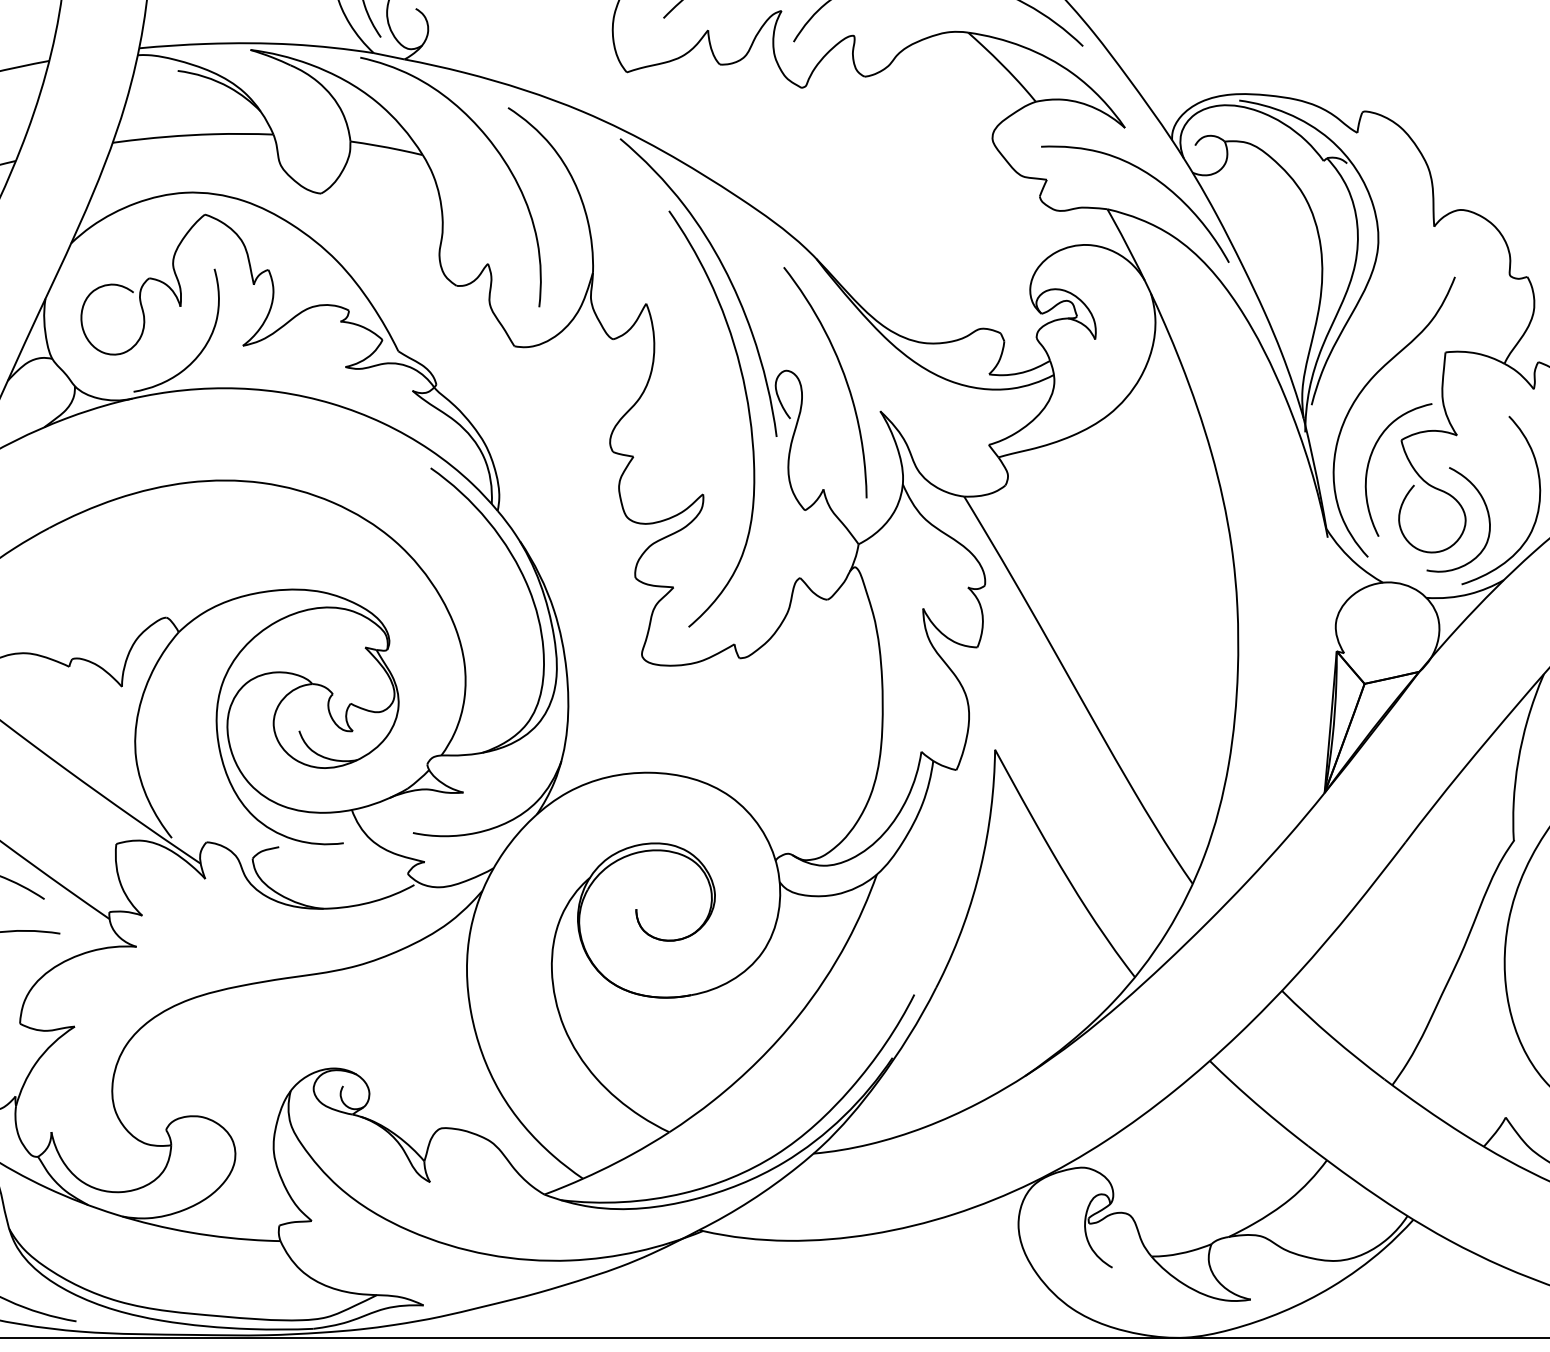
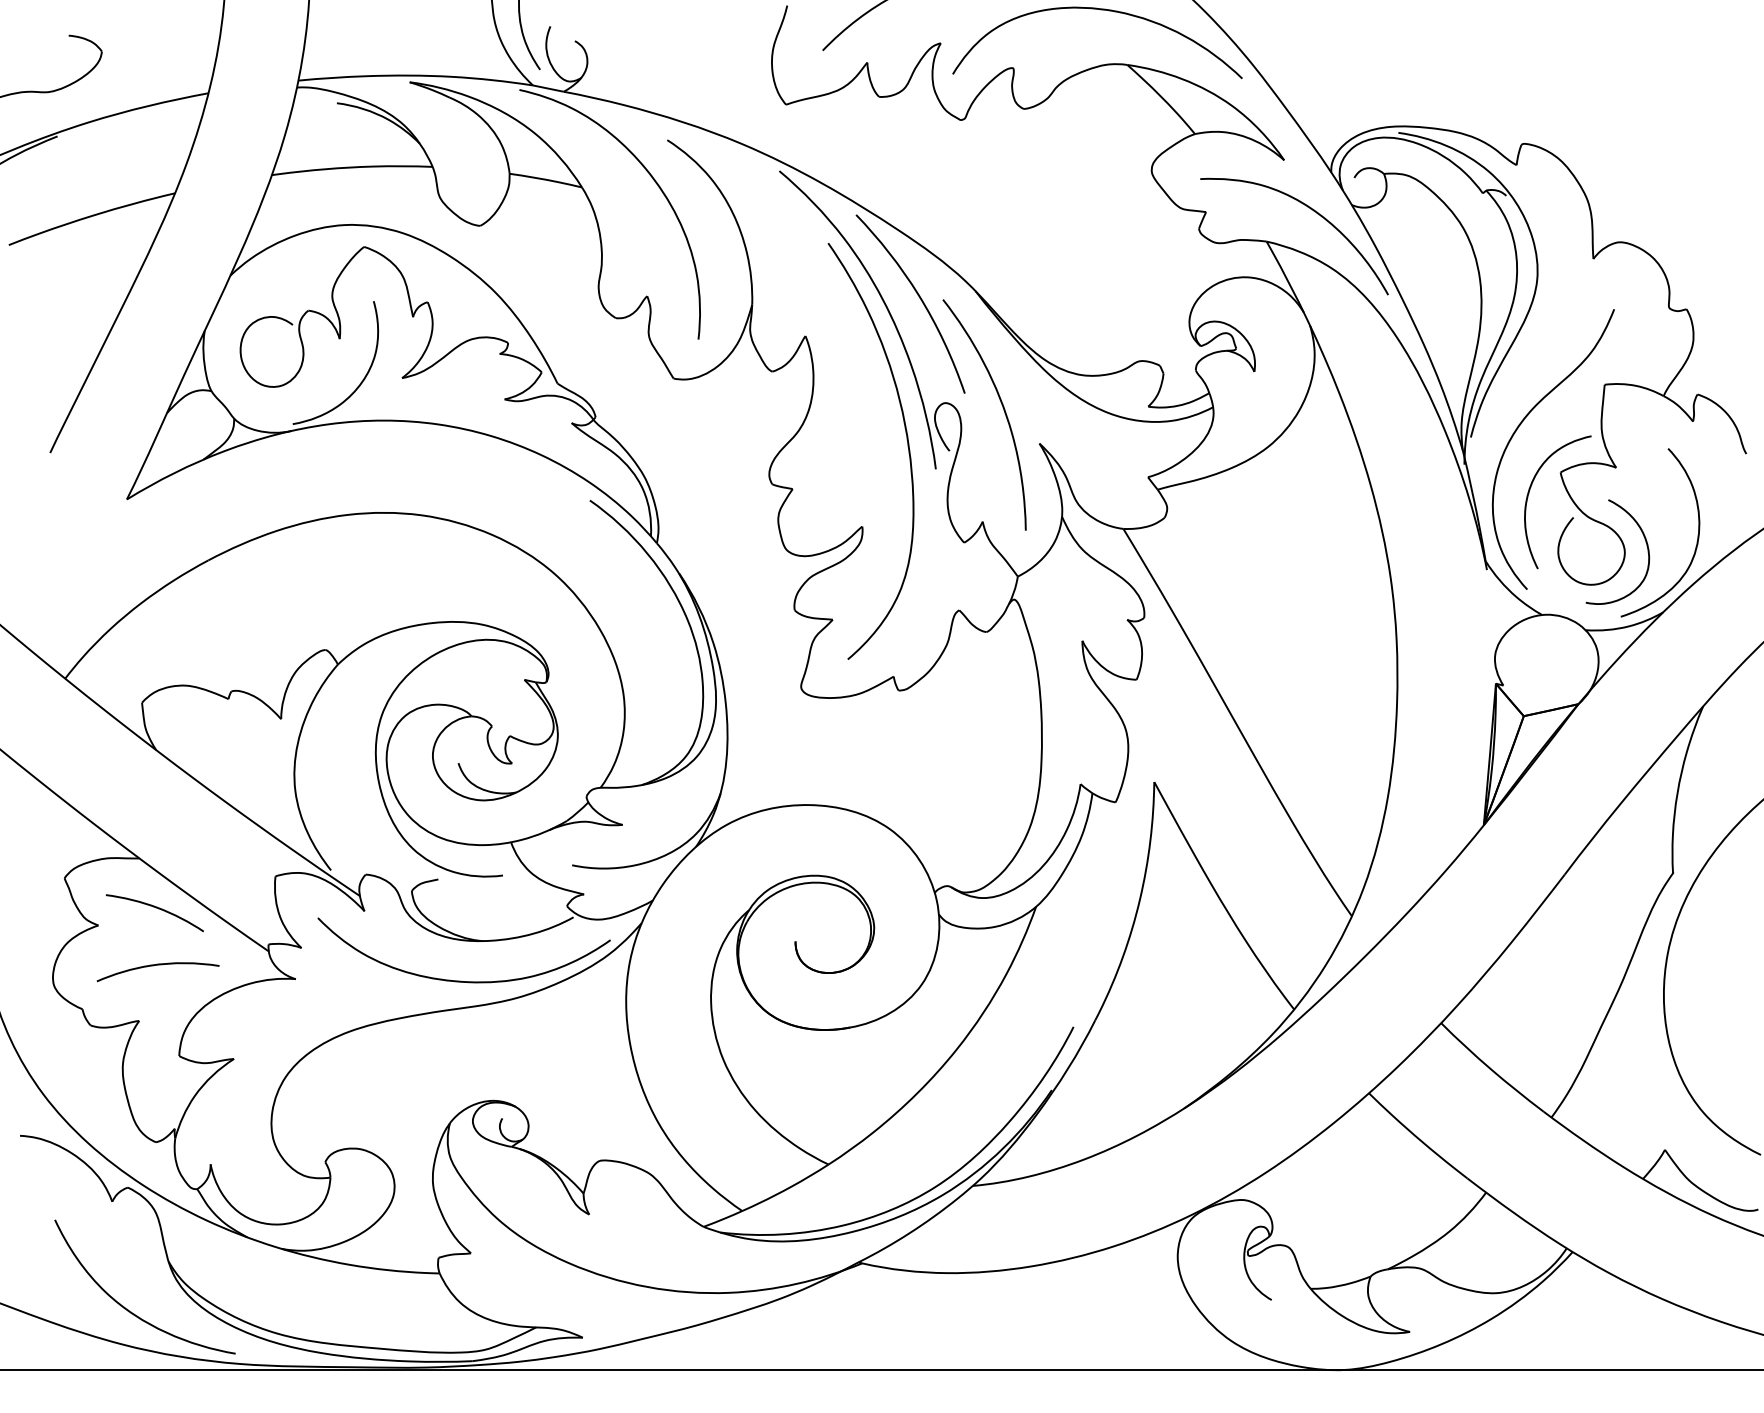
curve: (760, 266) -> (919, 298), added
curve: (302, 948) -> (461, 980), added

